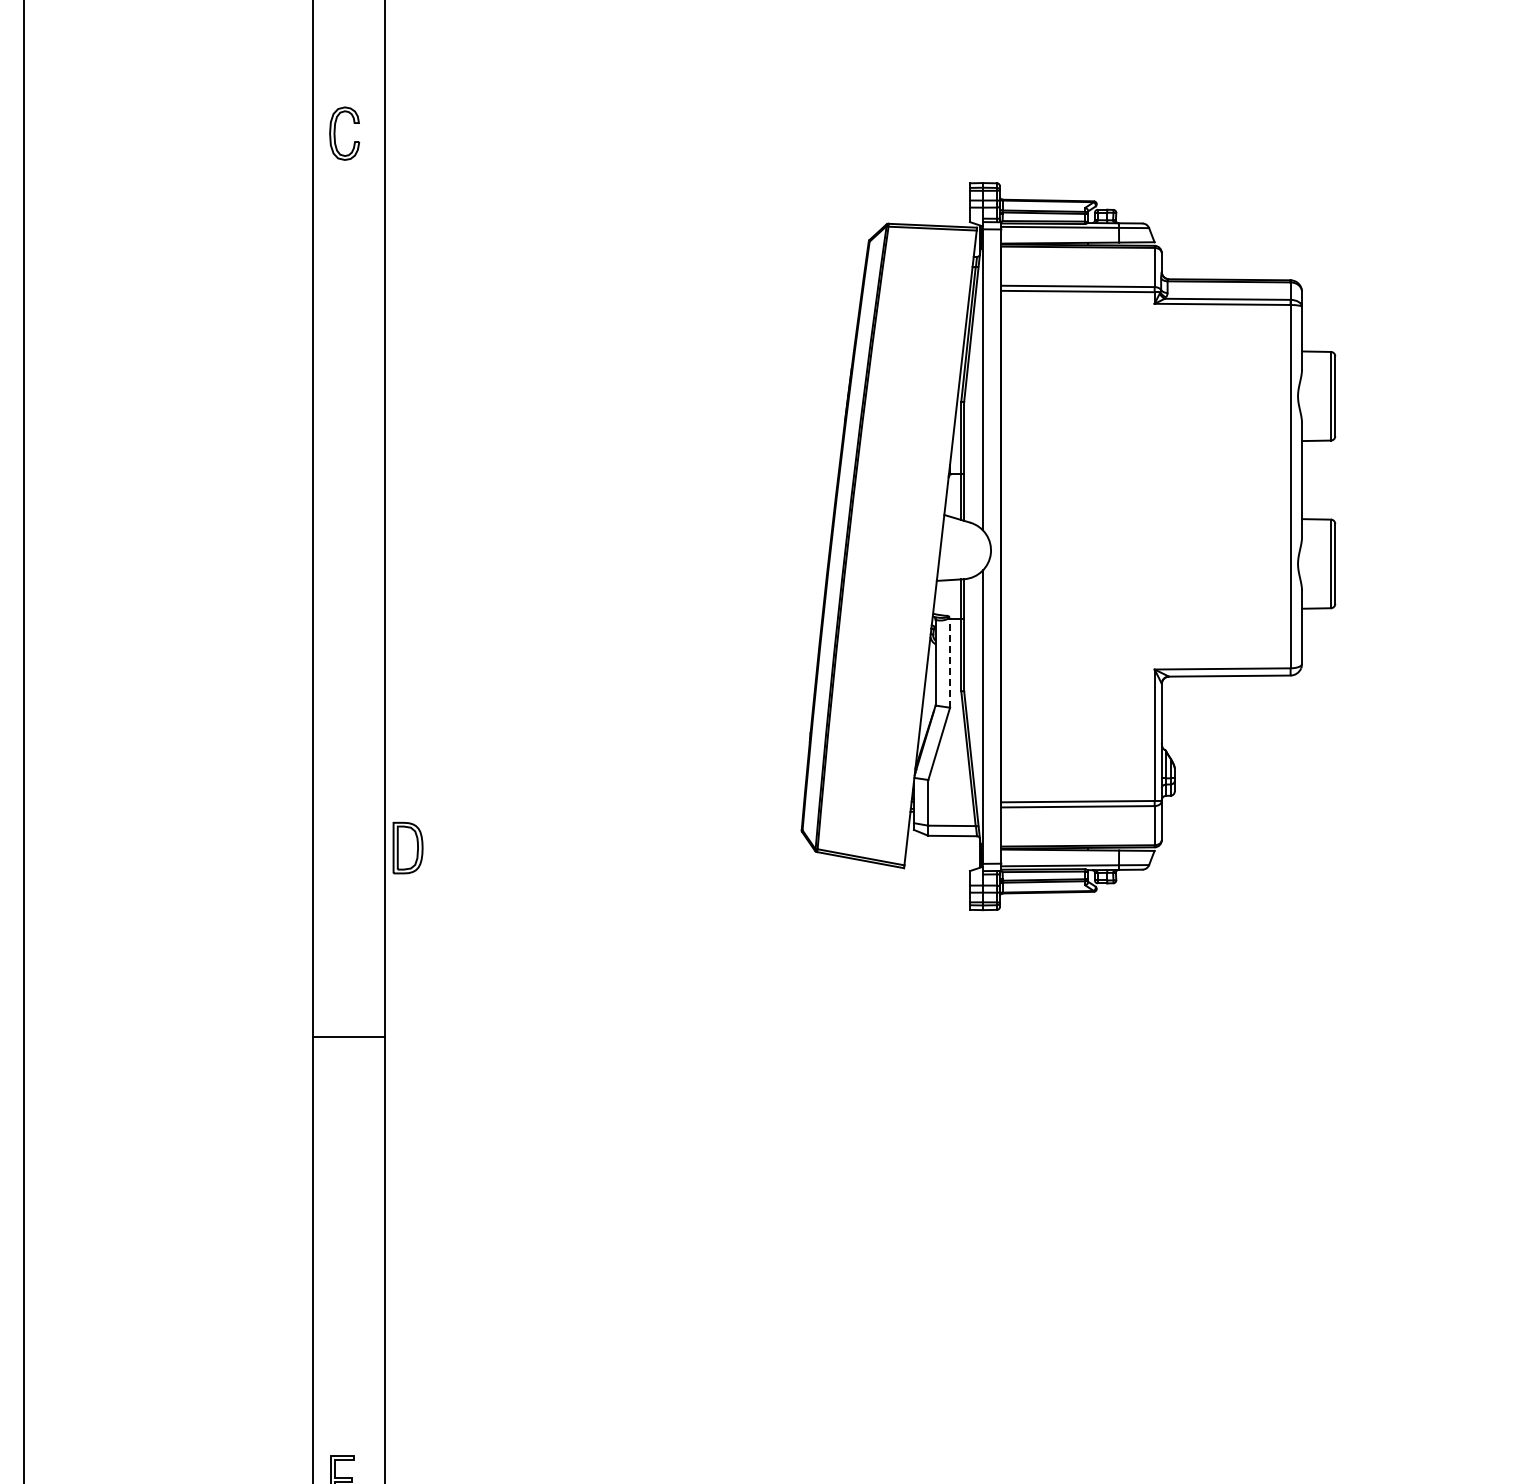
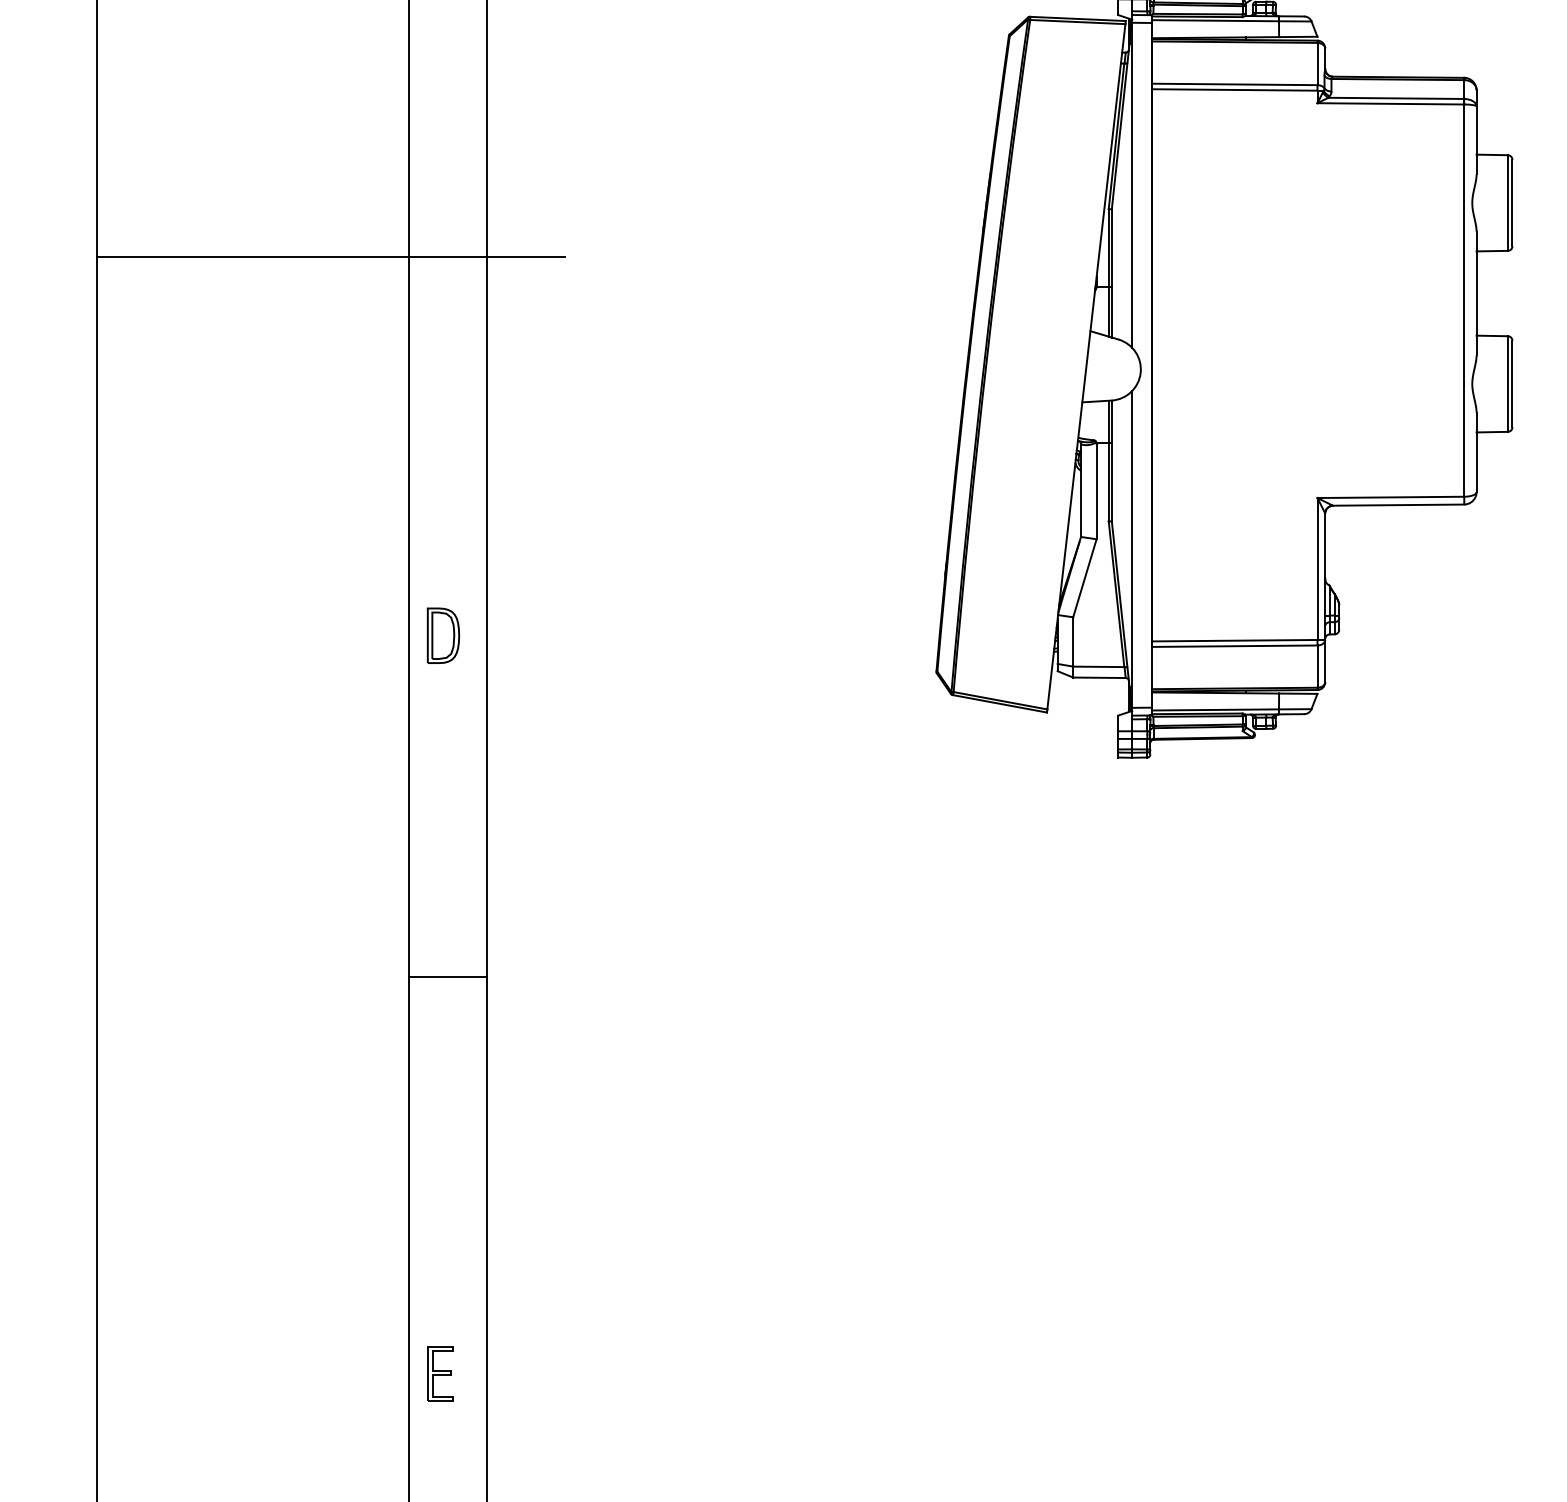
line: (240, 446) -> (330, 257), added
line: (950, 662) -> (1097, 490), dashed -> solid
part: (407, 847) -> (442, 635), moved
line: (349, 1036) -> (448, 977), moved

